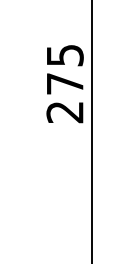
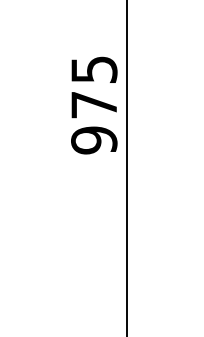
text: (65, 112) -> (94, 140), 275 -> 975

